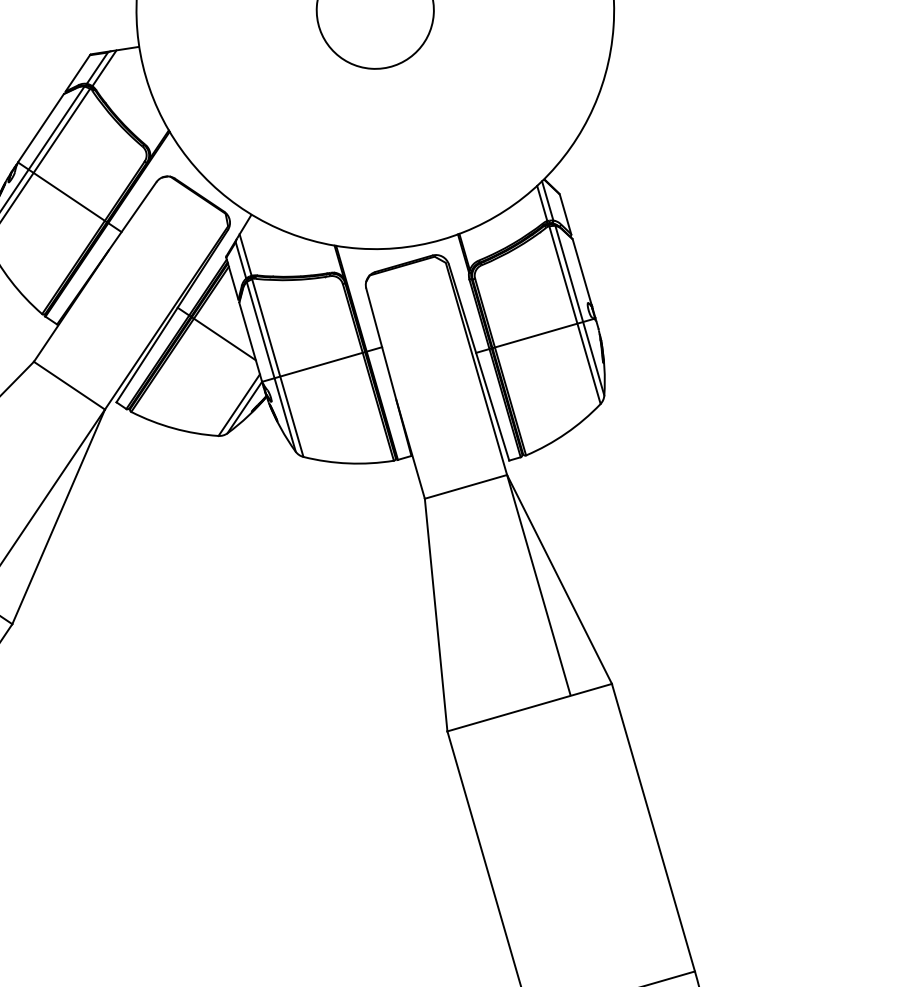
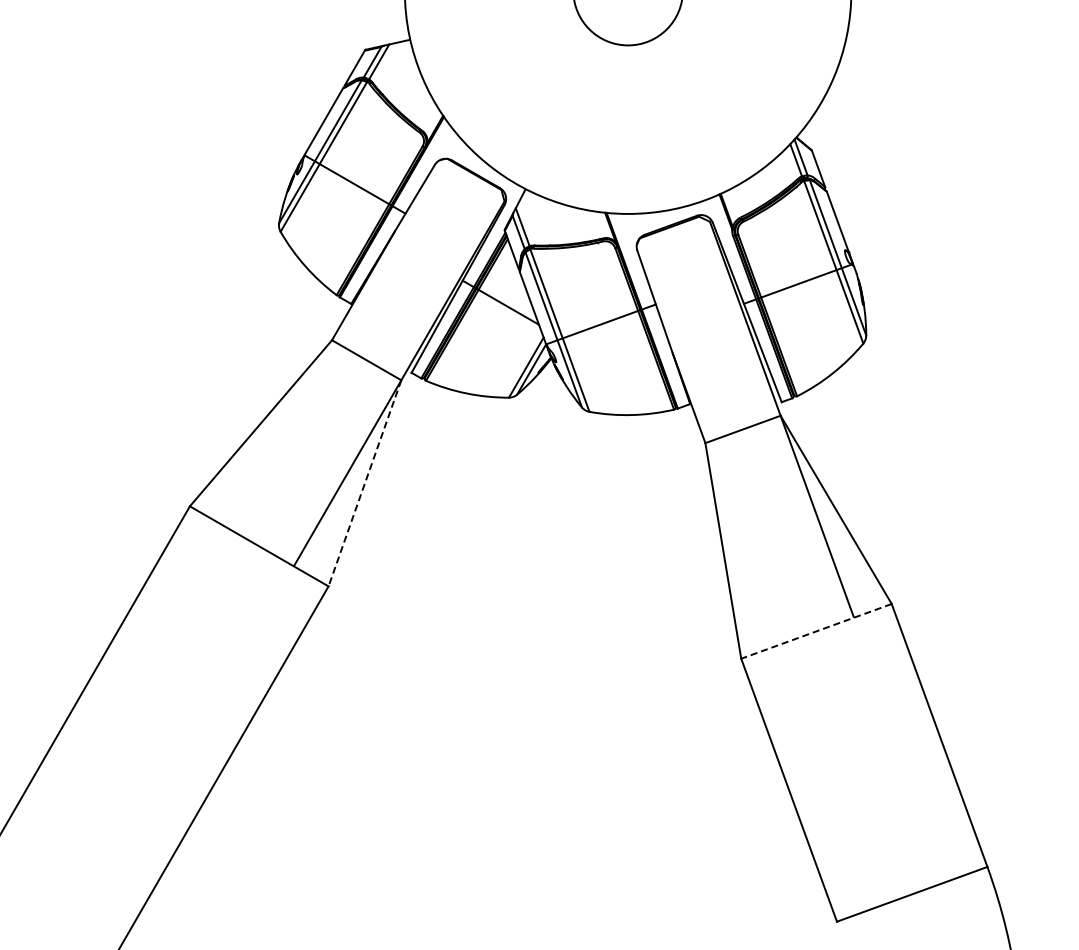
line: (58, 517) -> (364, 483), solid -> dashed
line: (529, 707) -> (816, 631), solid -> dashed

